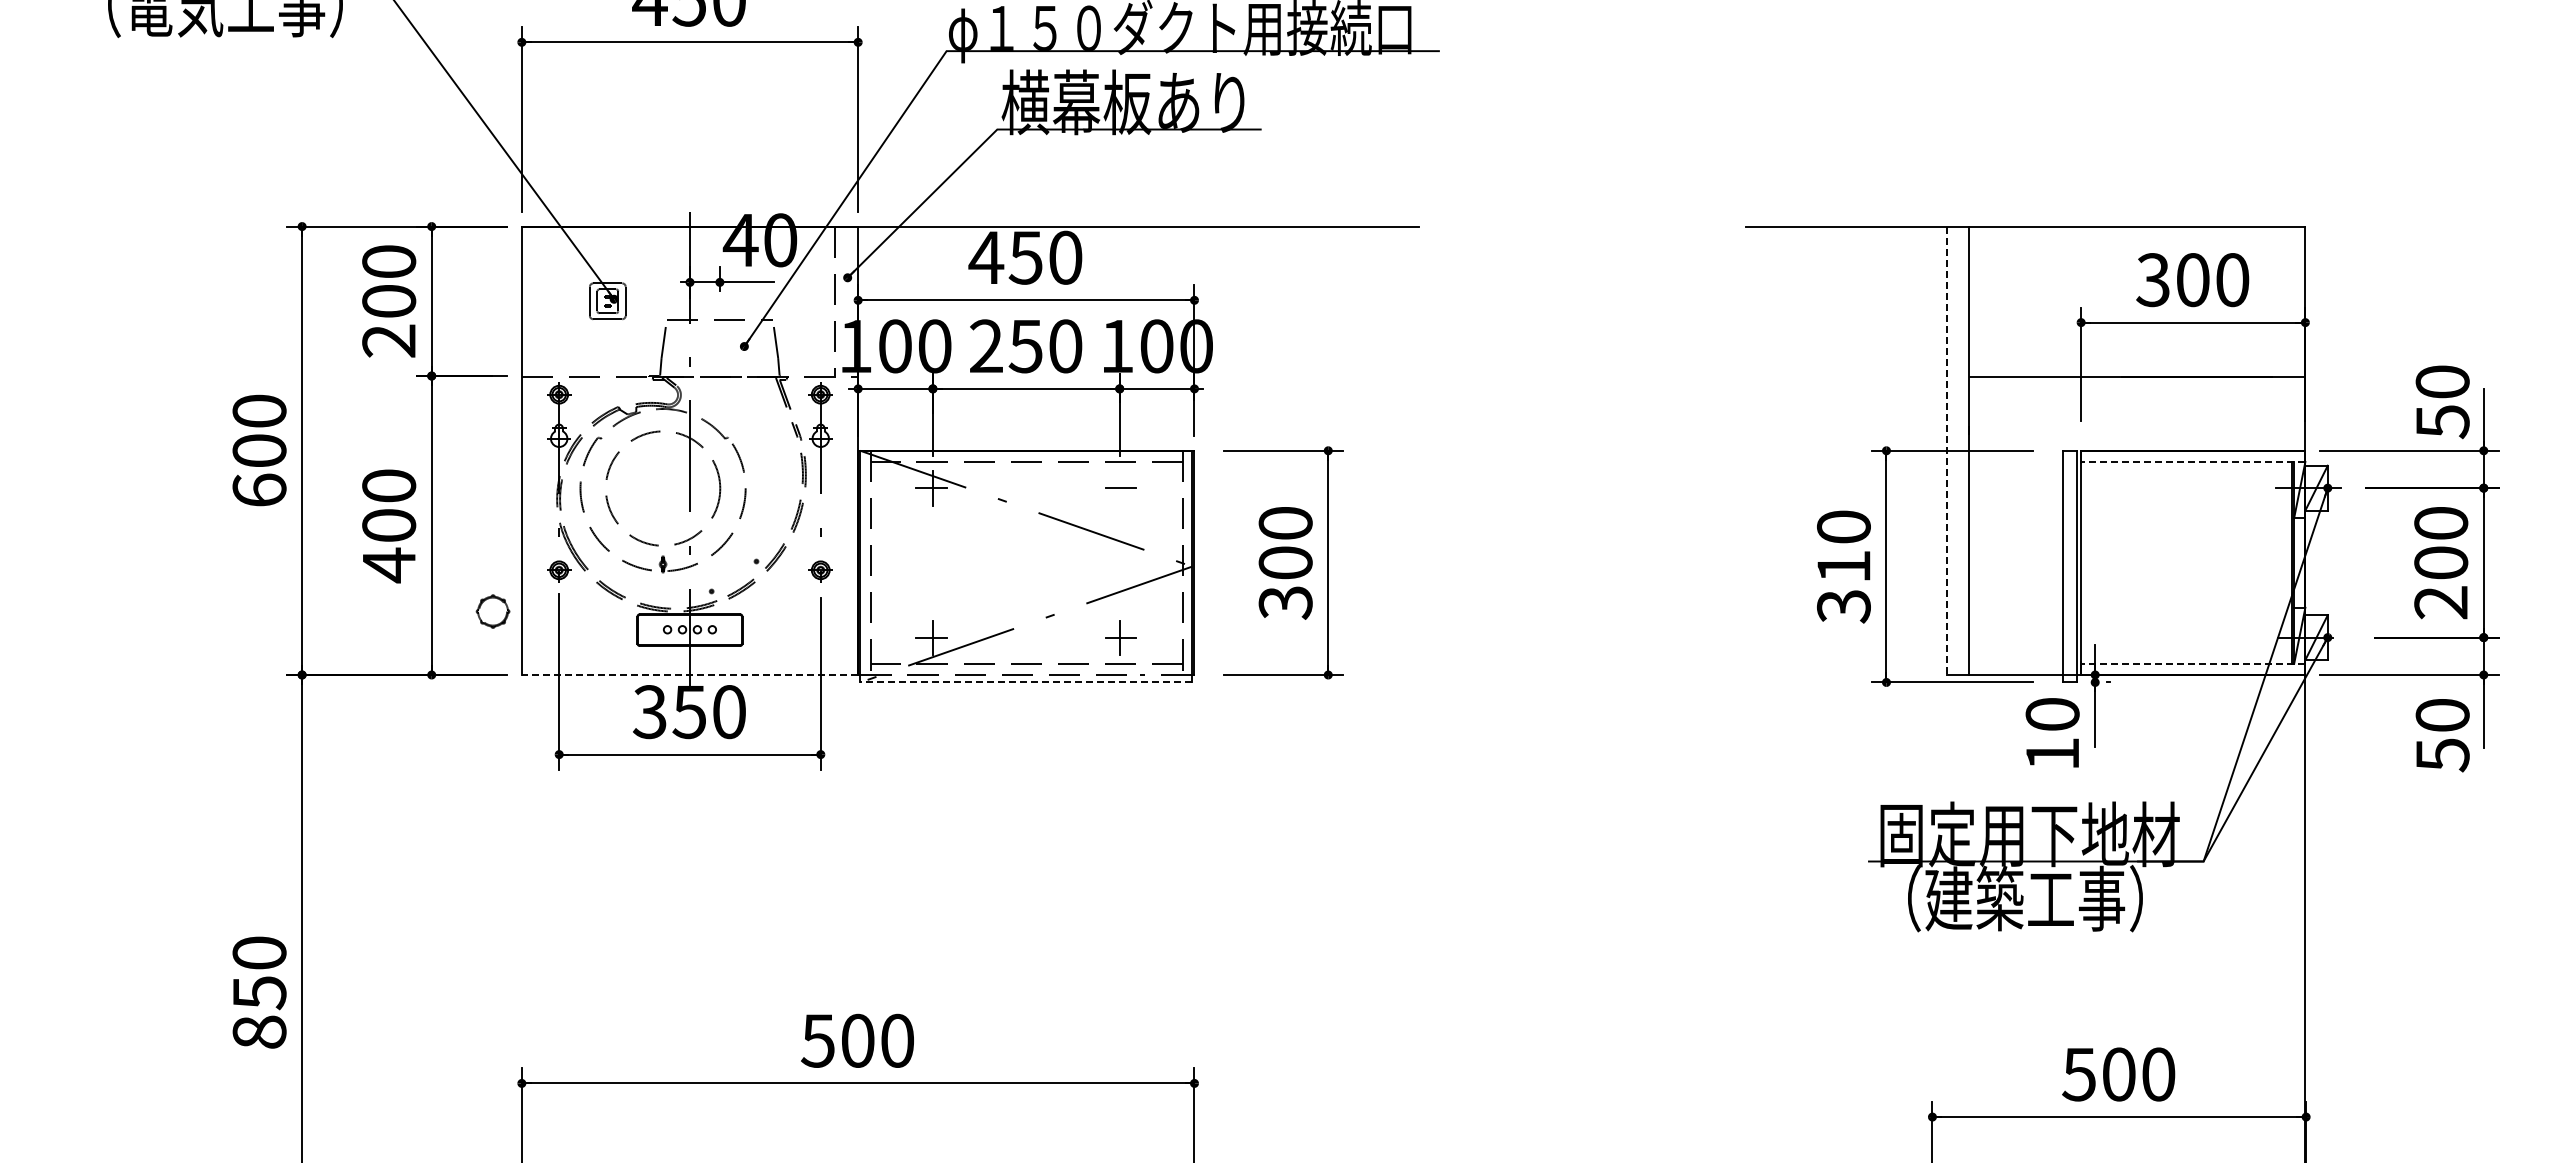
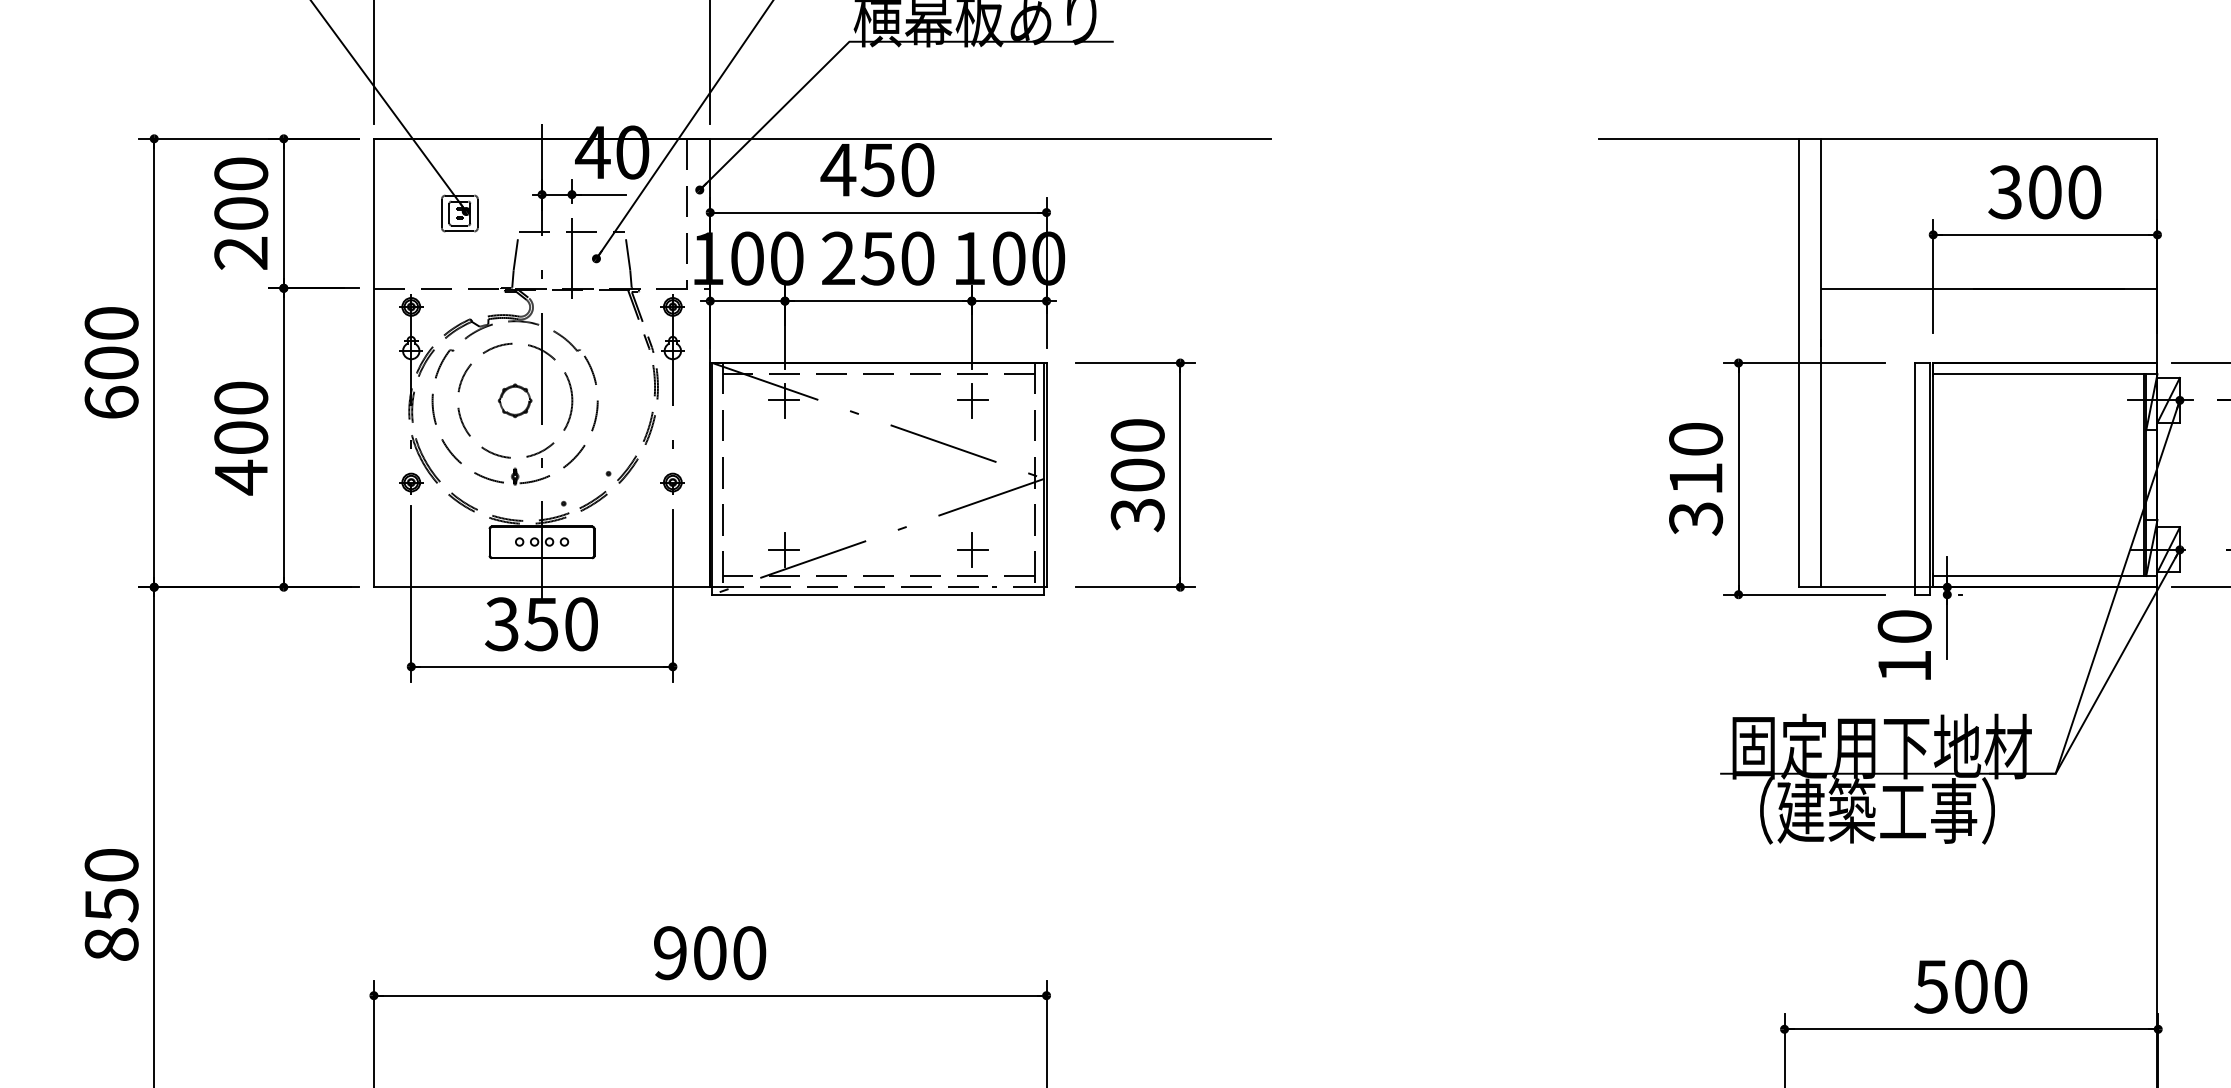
line: (719, 345) -> (571, 257), added
line: (1946, 451) -> (1798, 363), dashed -> solid
line: (2192, 461) -> (2044, 373), dashed -> solid
line: (1119, 488) -> (971, 400), added
part: (492, 611) -> (514, 400), moved
line: (2192, 663) -> (2044, 575), dashed -> solid
line: (689, 674) -> (541, 586), dashed -> solid
line: (1026, 682) -> (878, 594), dashed -> solid
text: (817, 1040) -> (669, 952), 500 -> 900

